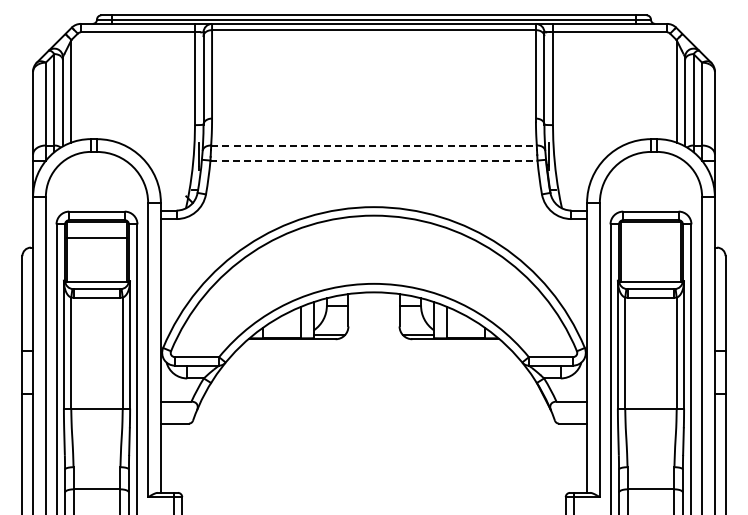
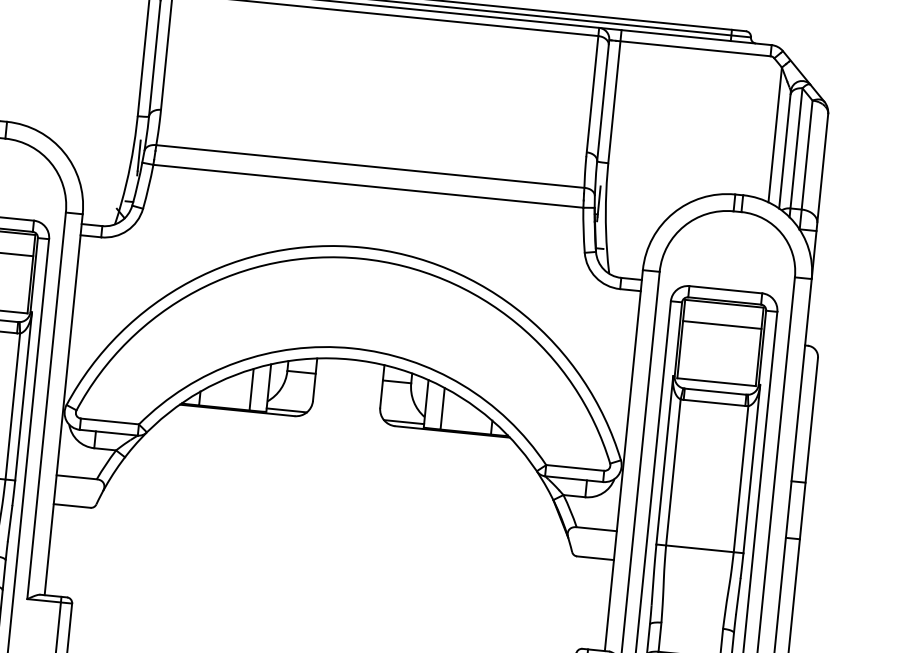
line: (374, 145) -> (371, 166), dashed -> solid
line: (374, 160) -> (369, 186), dashed -> solid
line: (650, 238) -> (721, 325), added

